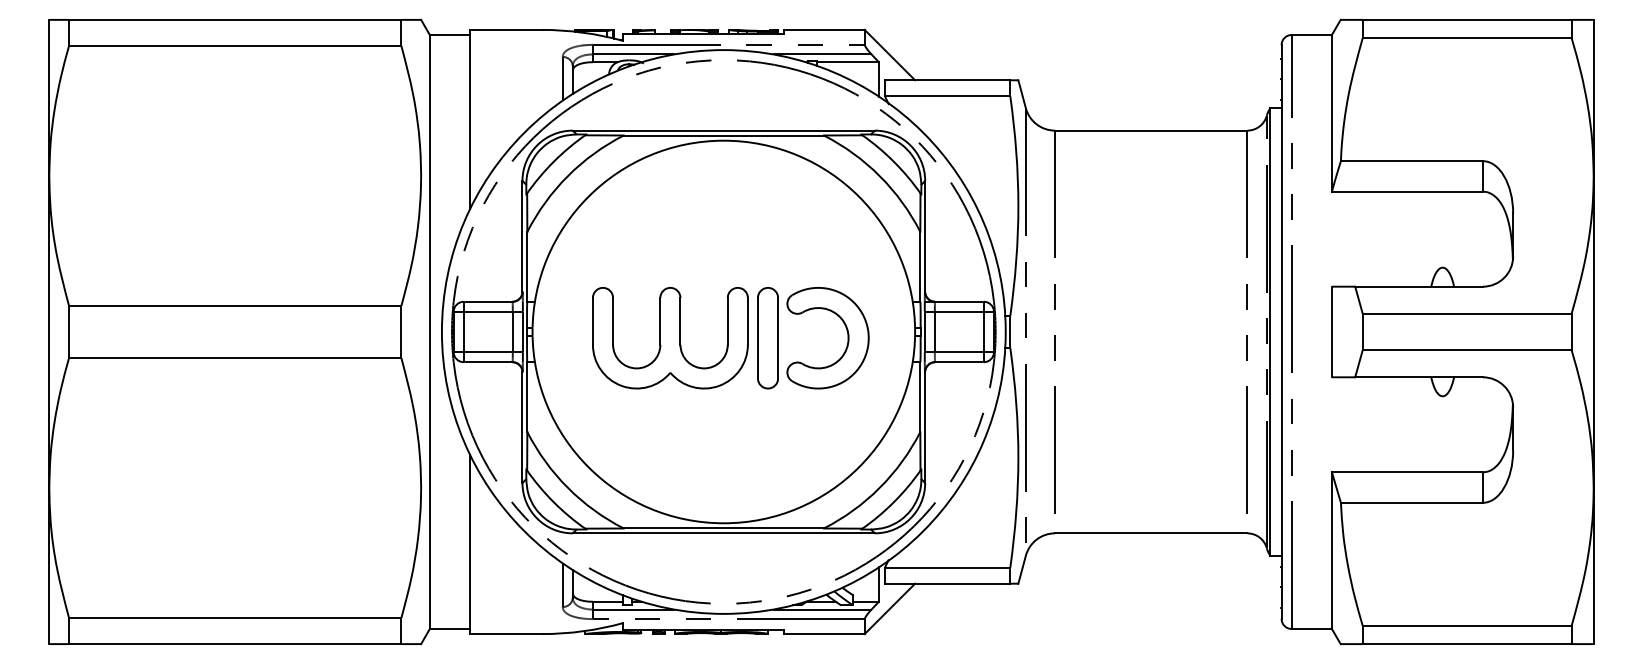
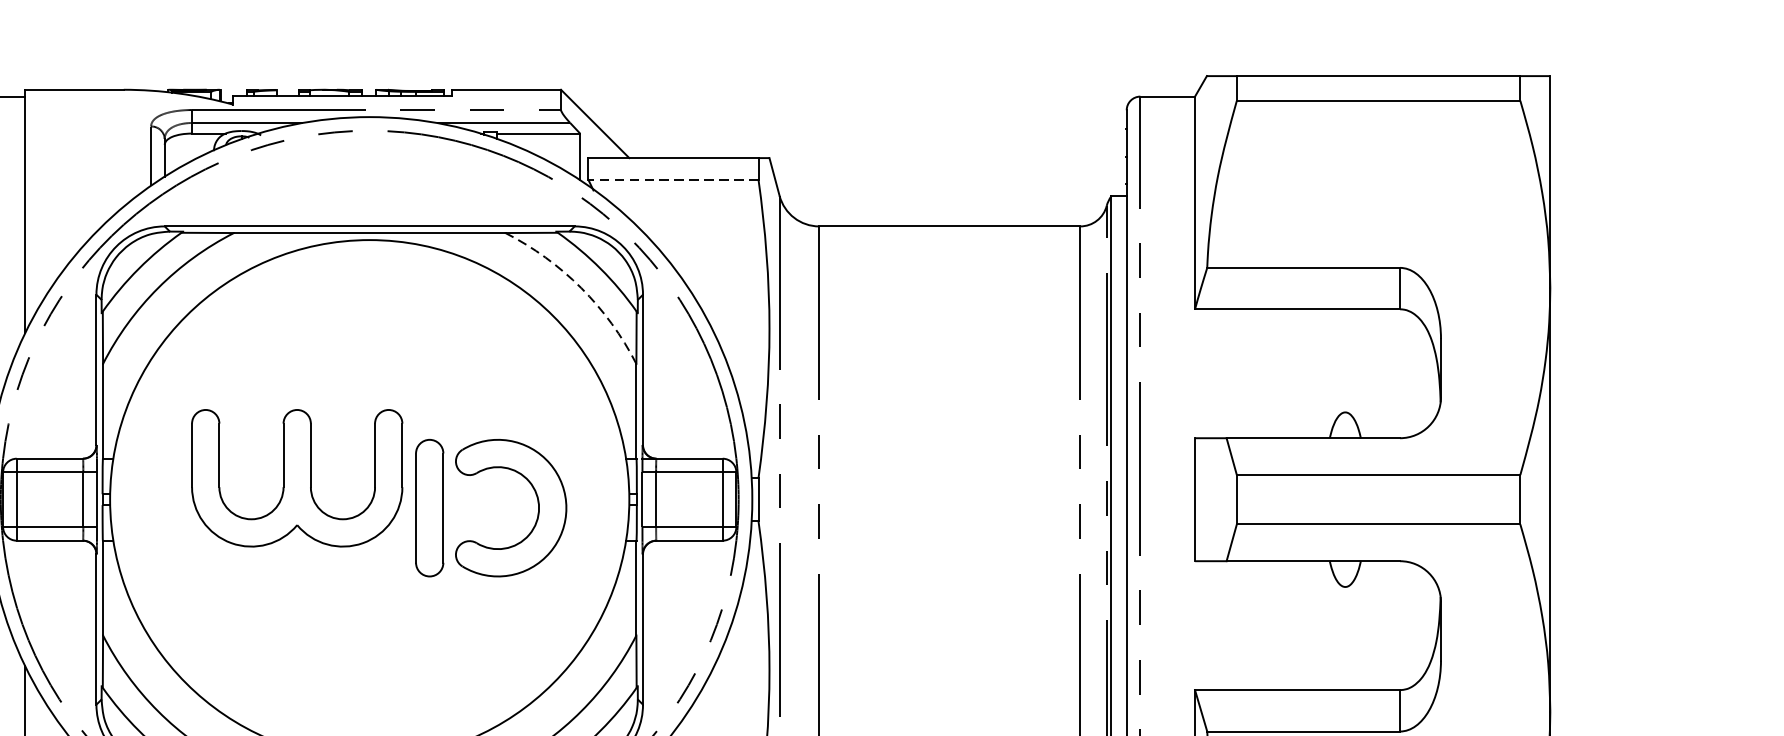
line: (947, 96) -> (673, 180), solid -> dashed
arc: (879, 176) -> (580, 288), solid -> dashed
part: (670, 338) -> (297, 478), moved

